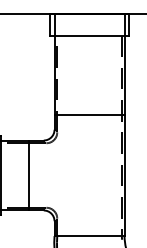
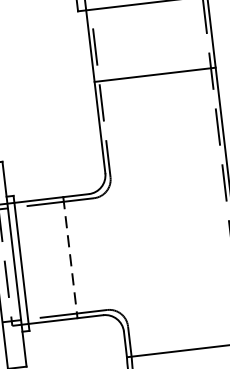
line: (89, 114) -> (155, 74), moved
line: (28, 175) -> (69, 257), solid -> dashed

